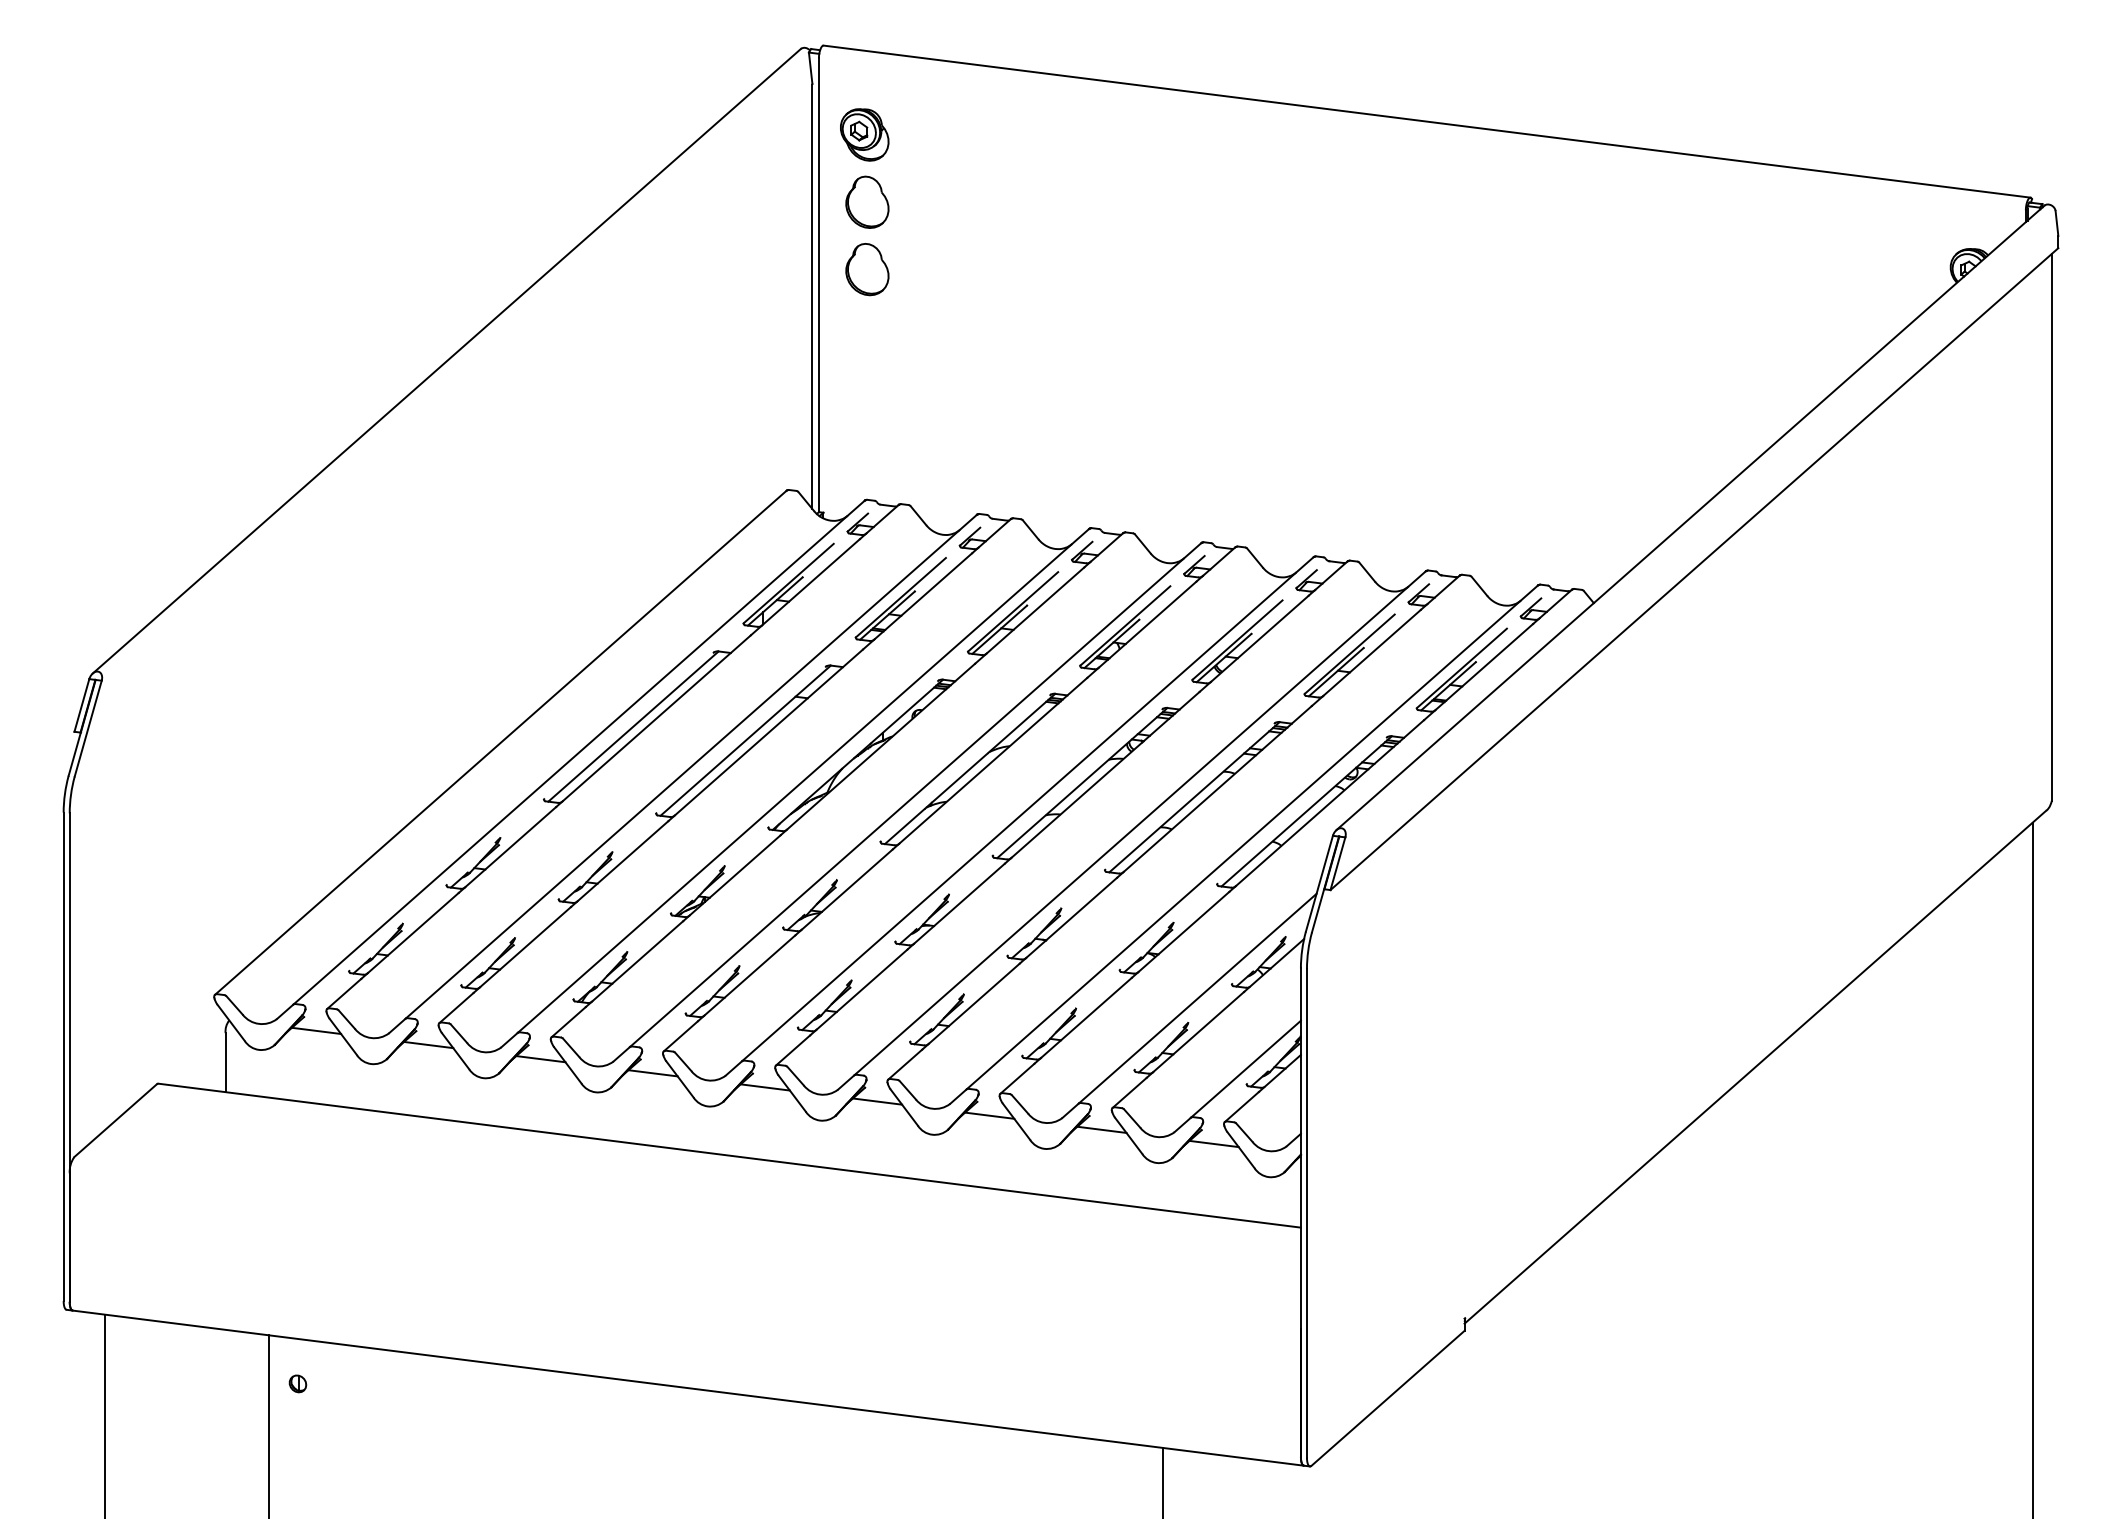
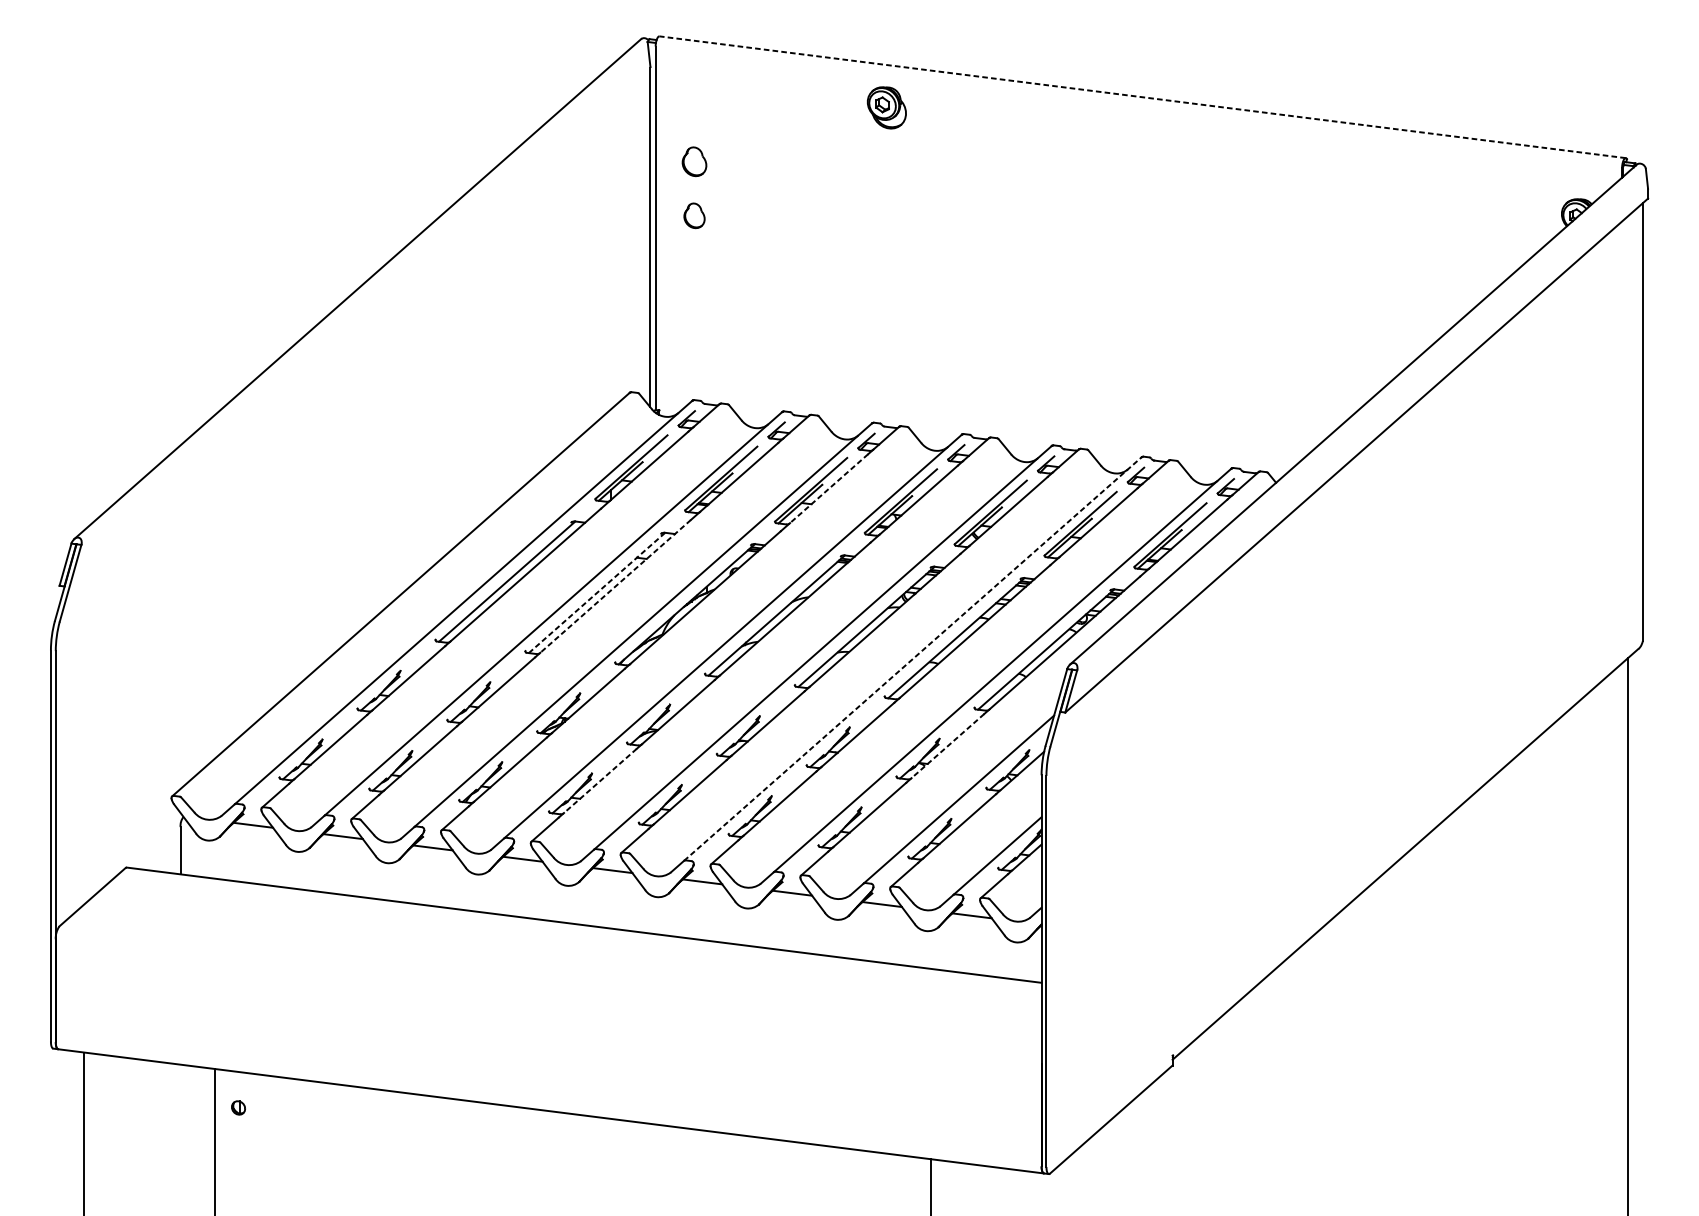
line: (1426, 121) -> (1142, 97), solid -> dashed
part: (864, 134) -> (886, 107), moved
part: (867, 201) -> (694, 161), size x0.7
part: (867, 269) -> (694, 215), size x0.6
line: (1035, 610) -> (829, 488), solid -> dashed
line: (768, 732) -> (615, 586), solid -> dashed
line: (745, 740) -> (596, 592), solid -> dashed
line: (1140, 823) -> (913, 659), solid -> dashed
line: (1183, 931) -> (947, 745), solid -> dashed
line: (749, 975) -> (600, 780), solid -> dashed

